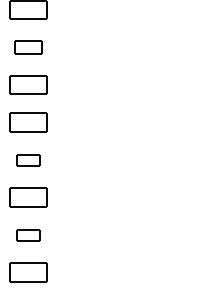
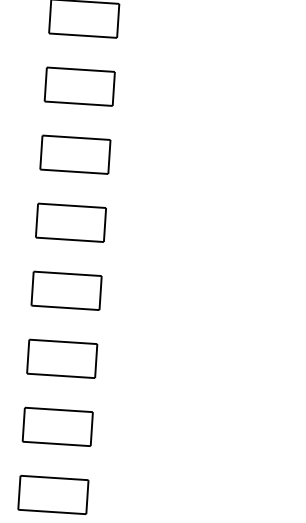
part: (28, 47) -> (80, 86), size x1.43
part: (28, 160) -> (66, 291), size x1.67
part: (28, 235) -> (58, 427), size x1.67

